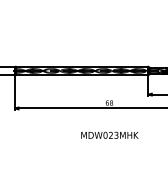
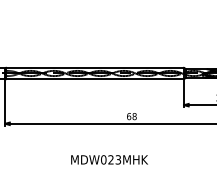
text: (109, 134) -> (109, 158), moved

